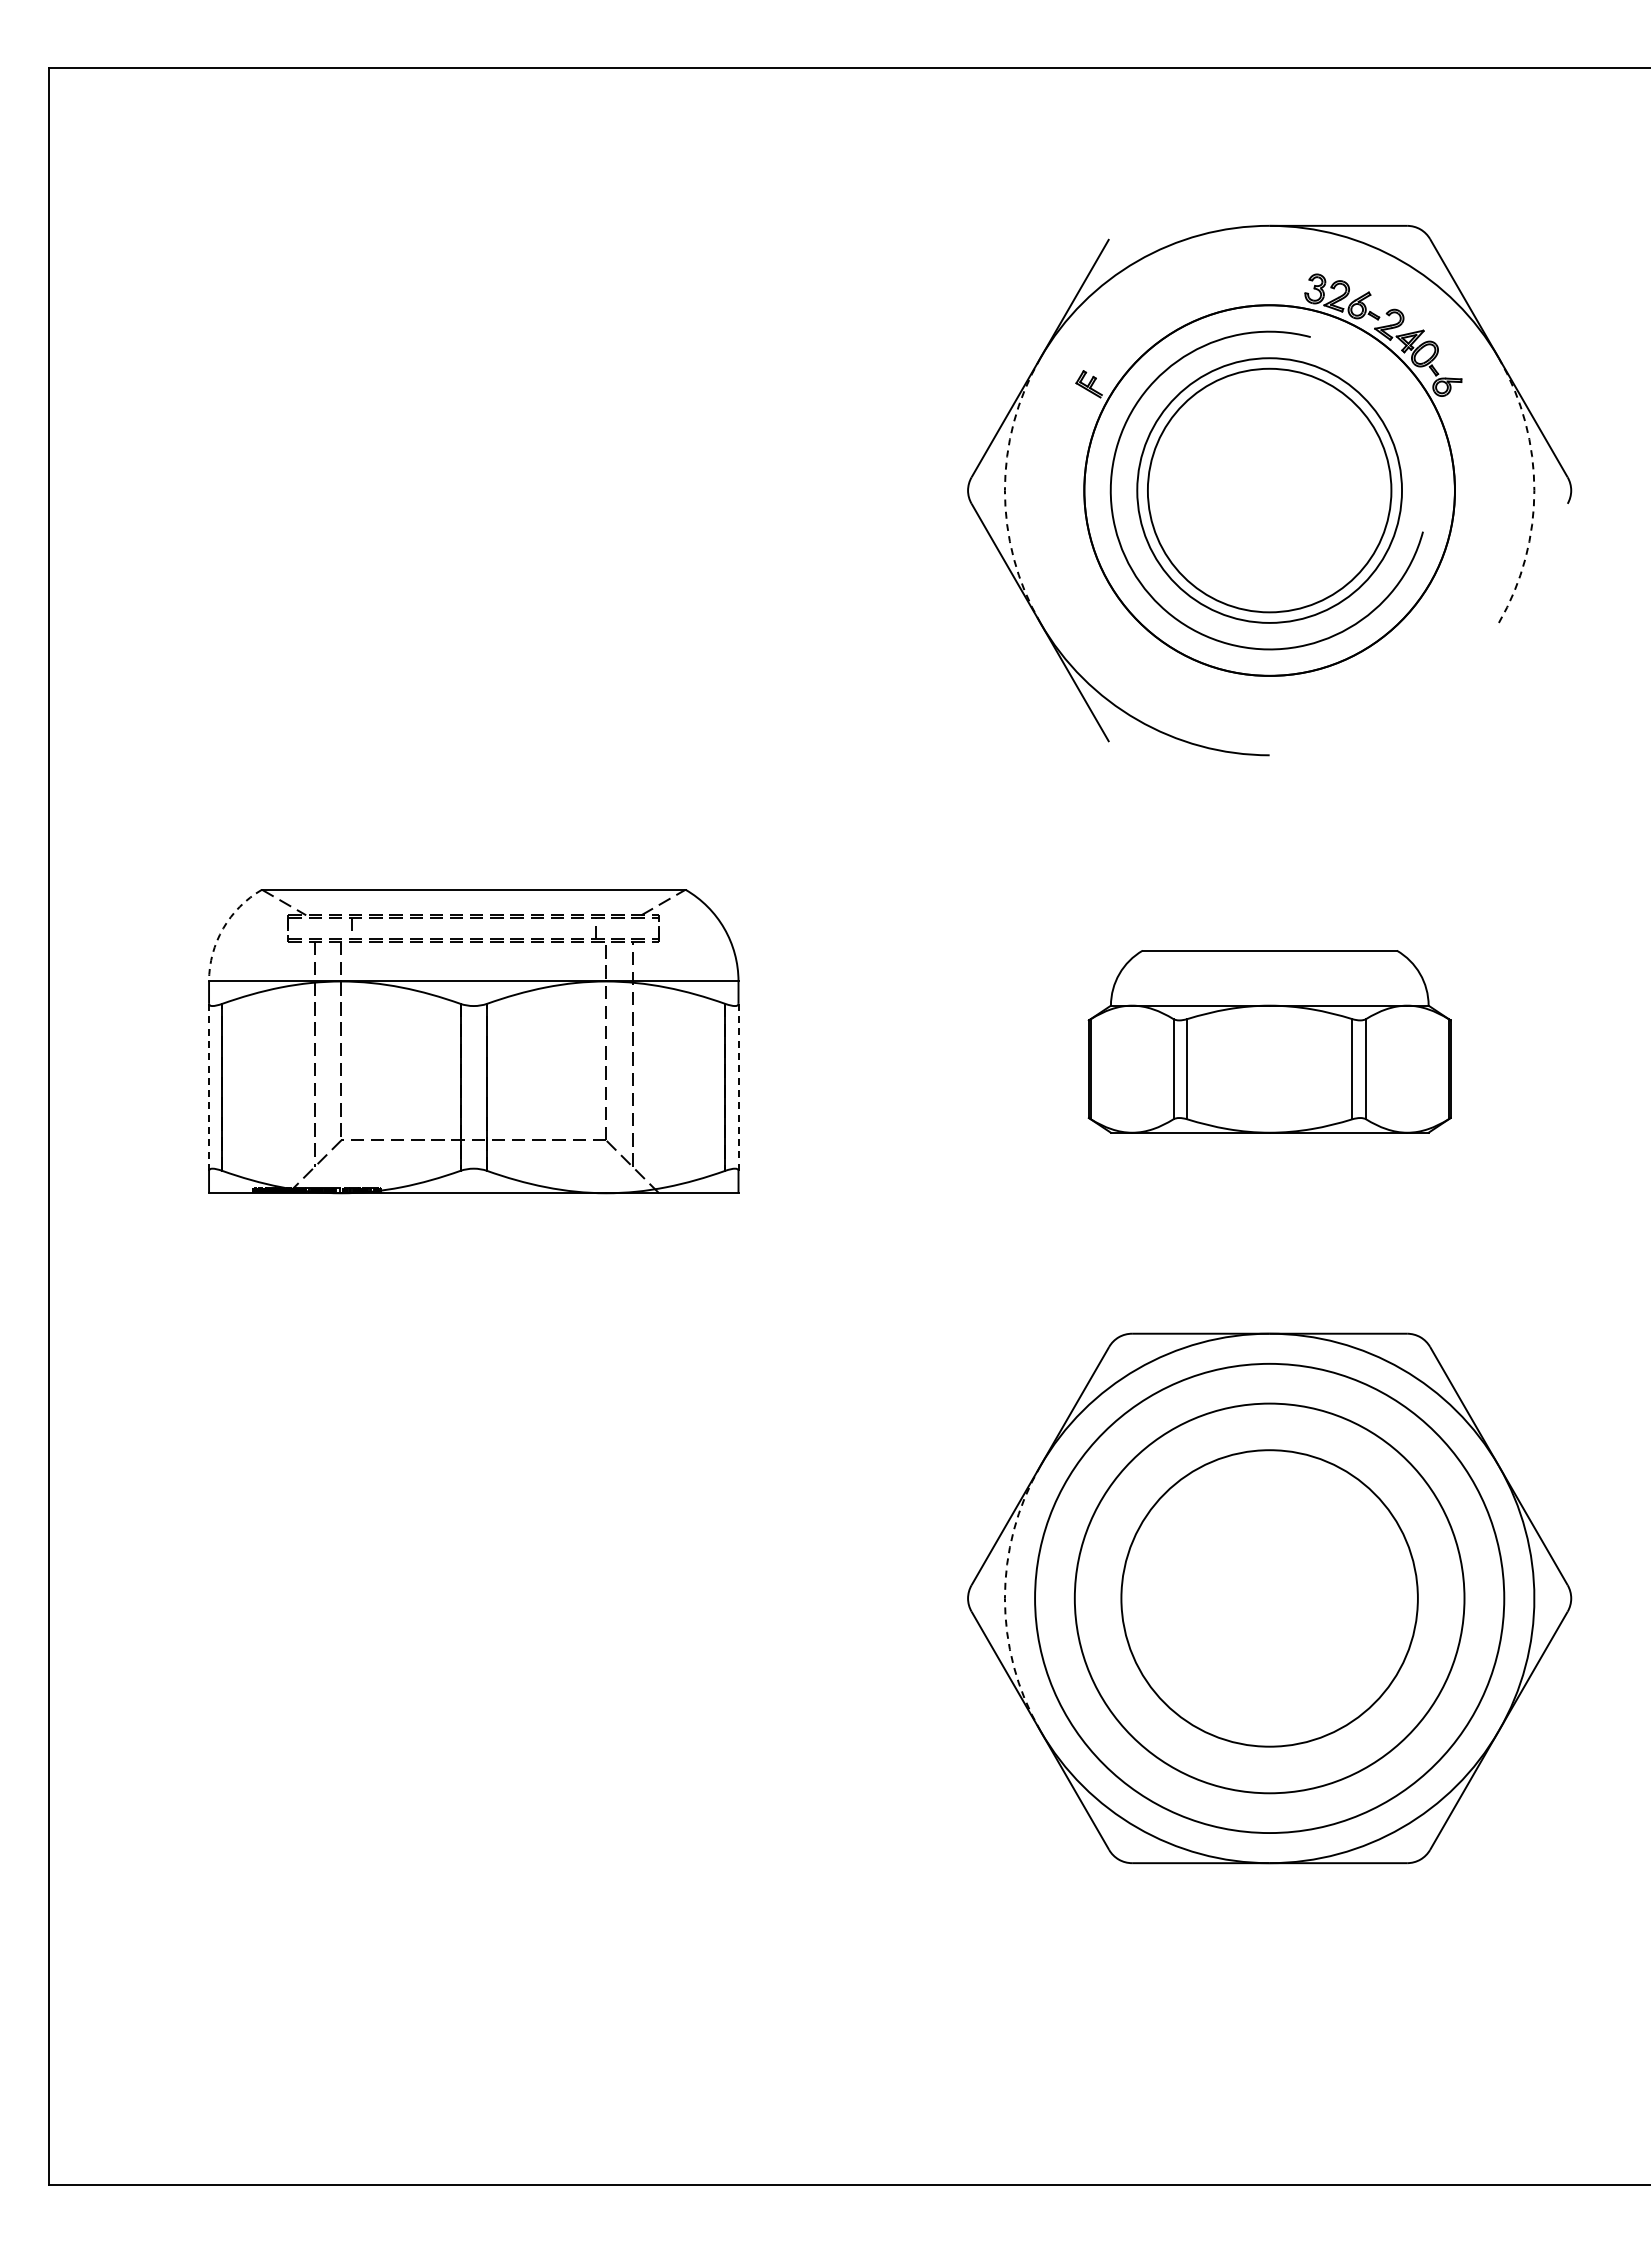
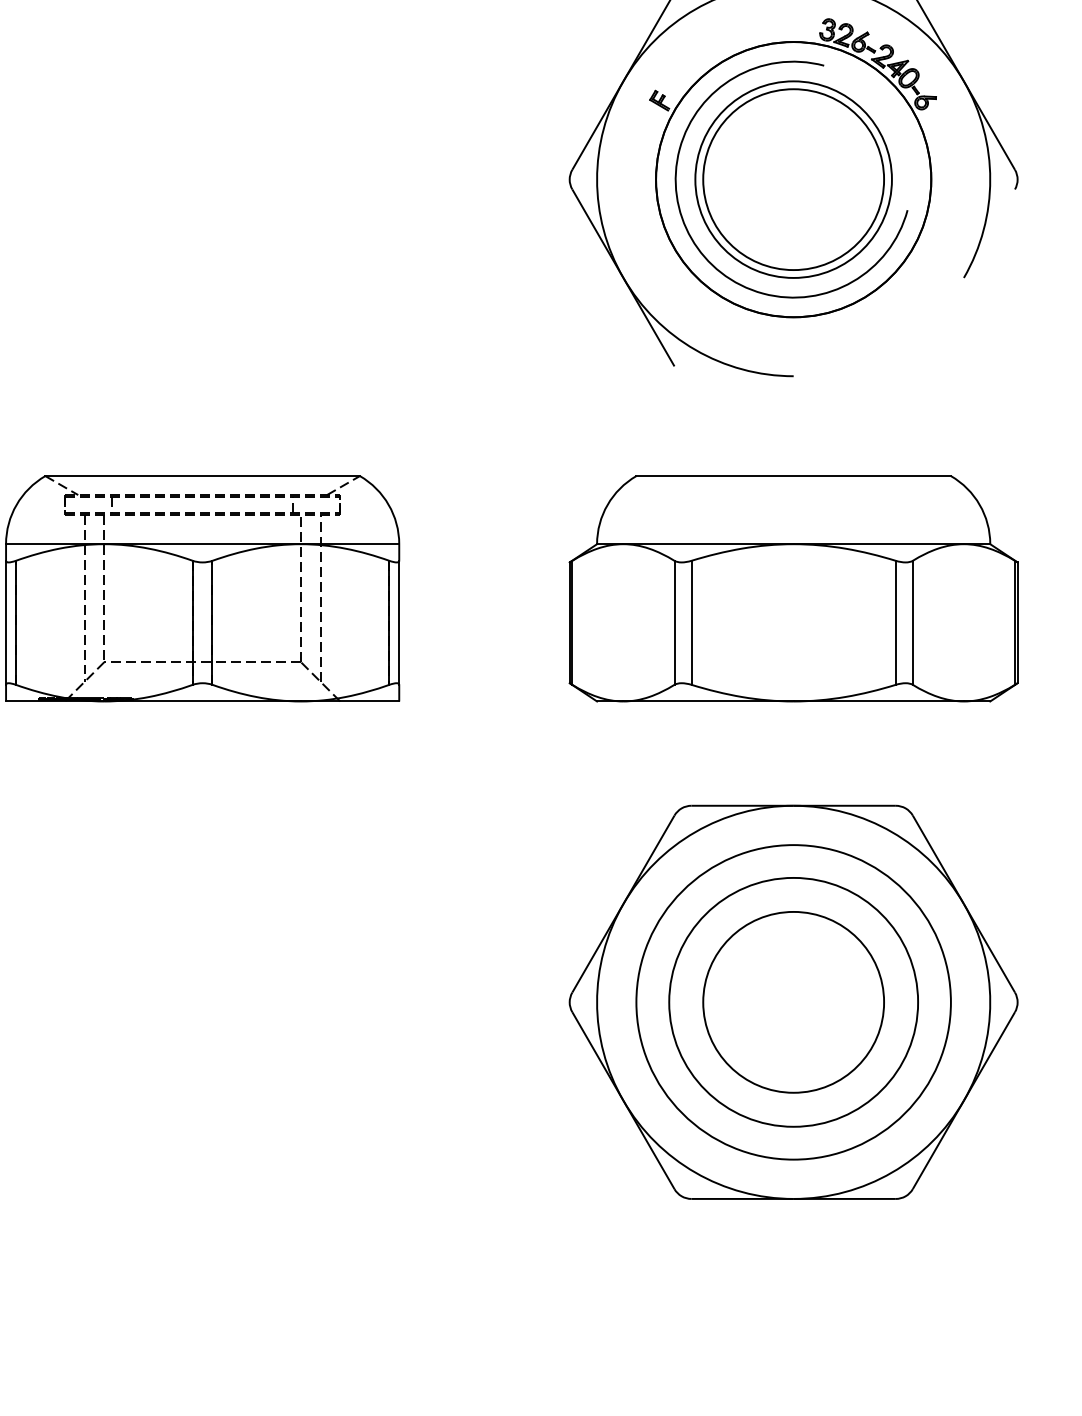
arc: (1004, 490) -> (596, 179), dashed -> solid
arc: (1534, 490) -> (990, 179), dashed -> solid
arc: (223, 928) -> (16, 504), dashed -> solid
part: (1269, 1041) -> (793, 588), size x1.67
line: (209, 1086) -> (6, 622), dashed -> solid
line: (738, 1087) -> (399, 622), dashed -> solid
arc: (1004, 1598) -> (596, 1002), dashed -> solid
circle: (1269, 1598) -> (793, 1002), size x0.62
circle: (1269, 1598) -> (793, 1002), size x0.71
circle: (1269, 1598) -> (793, 1002), size x1.43

